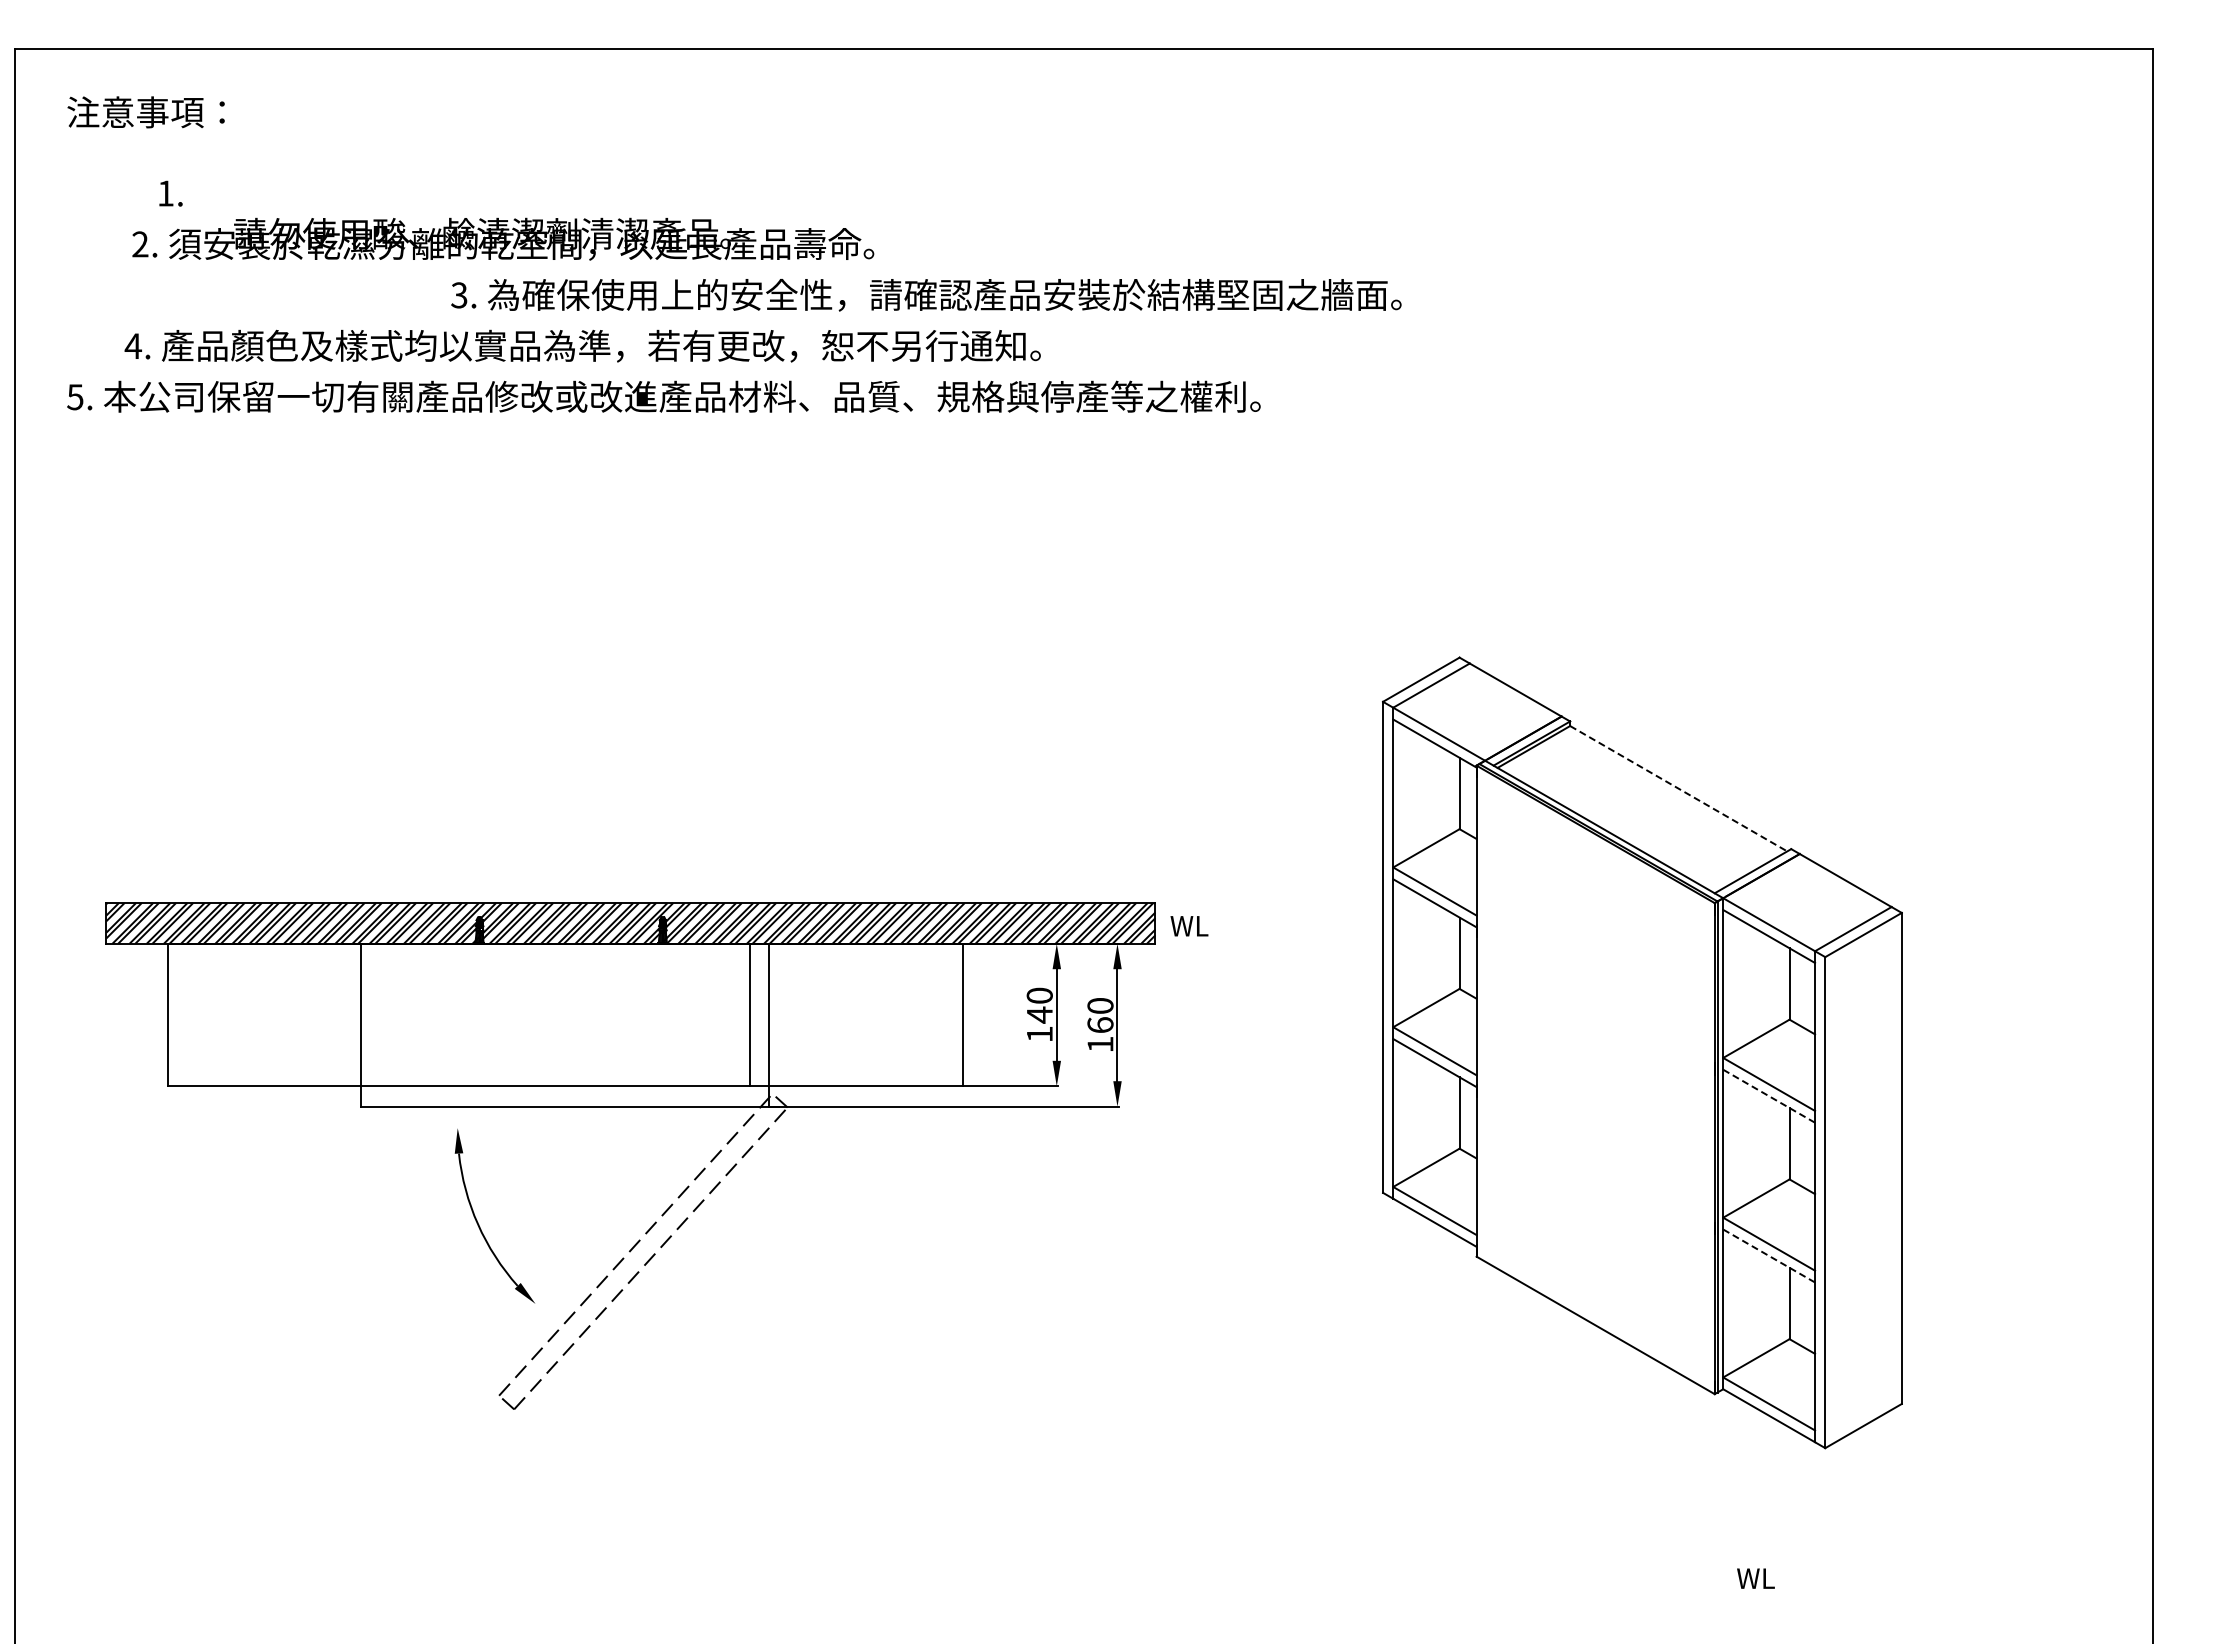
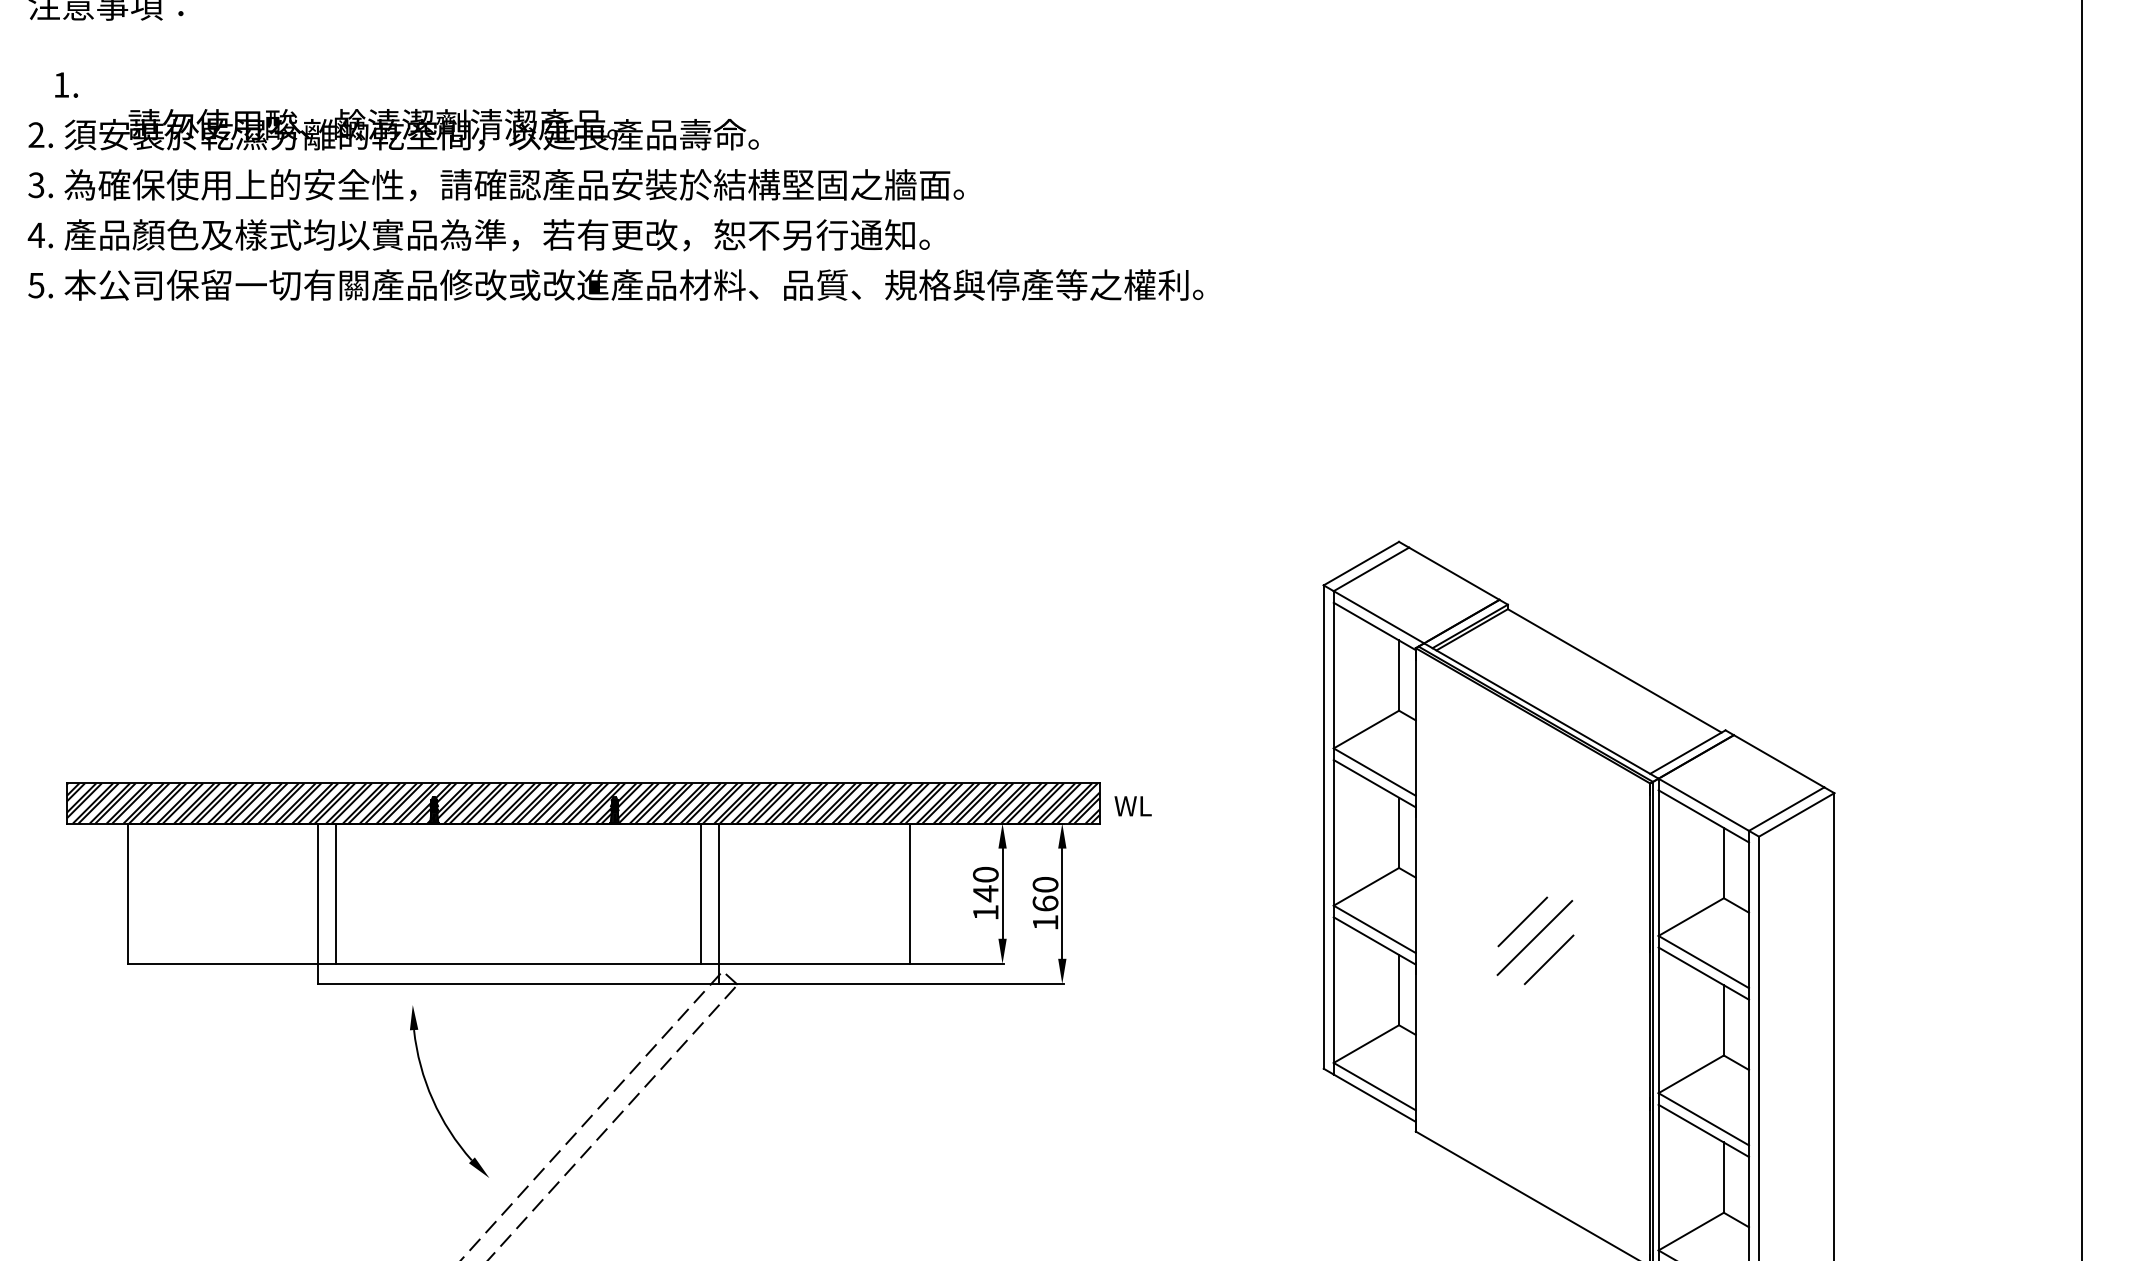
text: (503, 220) -> (393, 111), moved
text: (926, 295) -> (496, 185), moved
text: (582, 345) -> (478, 234), moved
line: (1679, 788) -> (1615, 670), dashed -> solid
line: (379, 1014) -> (335, 893), added
line: (1584, 1043) -> (1522, 921), added
line: (1597, 1059) -> (1534, 937), added
line: (1611, 1081) -> (1548, 959), added
line: (1769, 1096) -> (1704, 973), dashed -> solid
line: (1769, 1256) -> (1704, 1131), dashed -> solid

